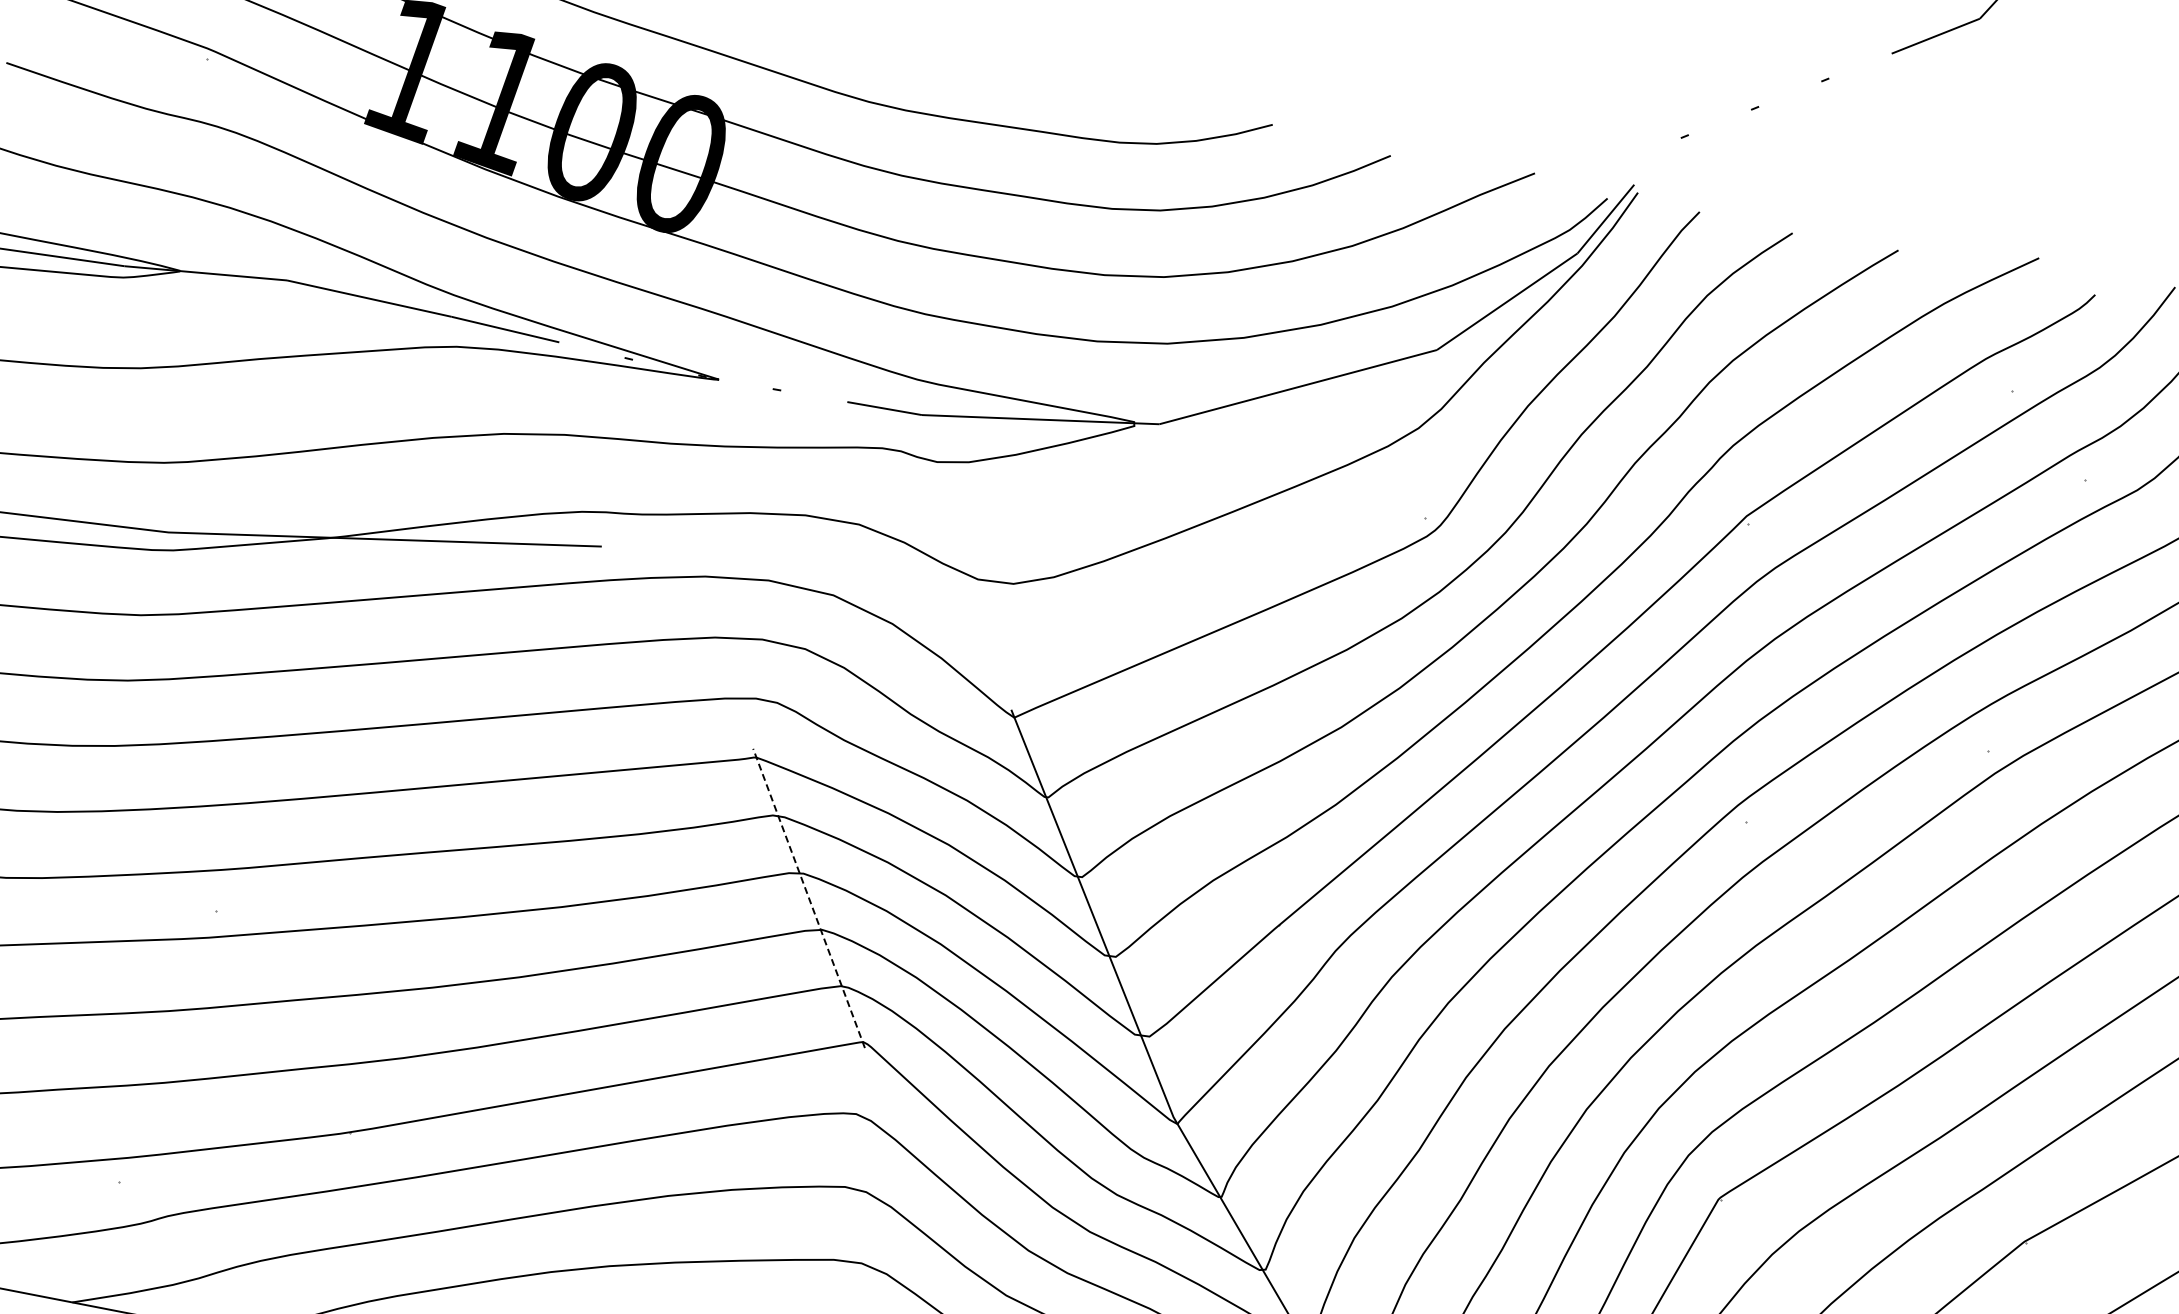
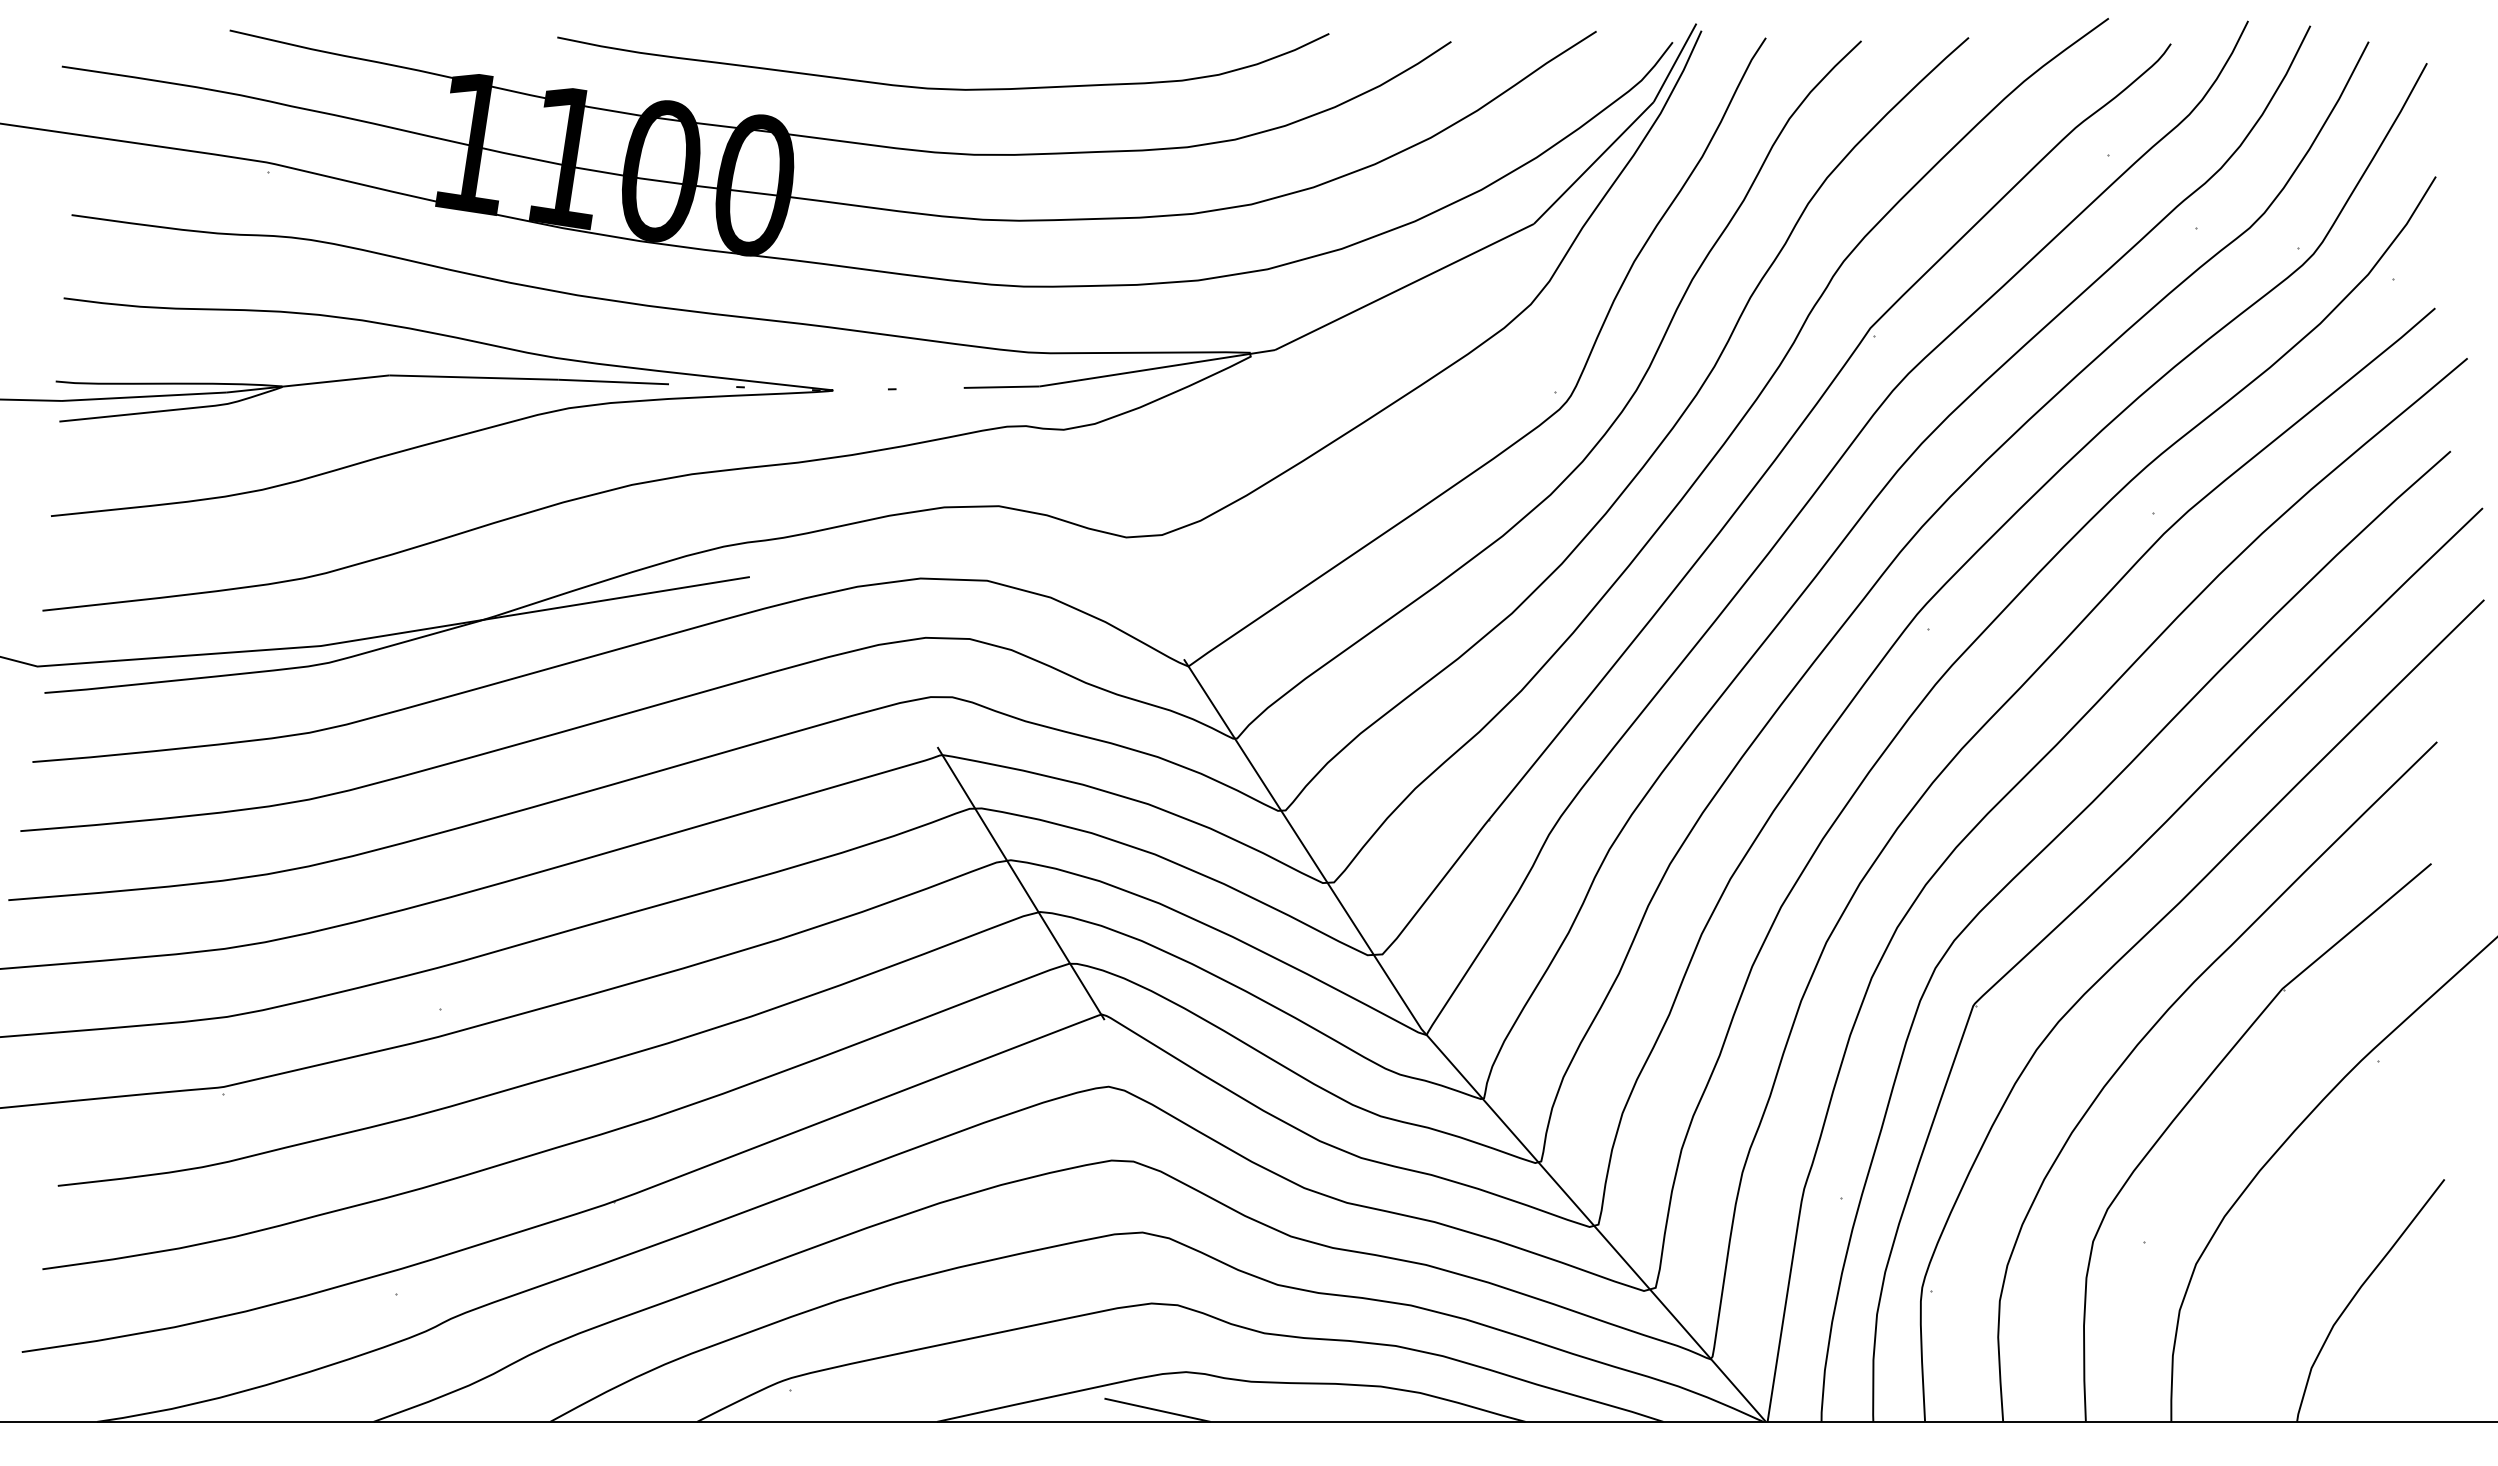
line: (808, 898) -> (1020, 883), dashed -> solid

